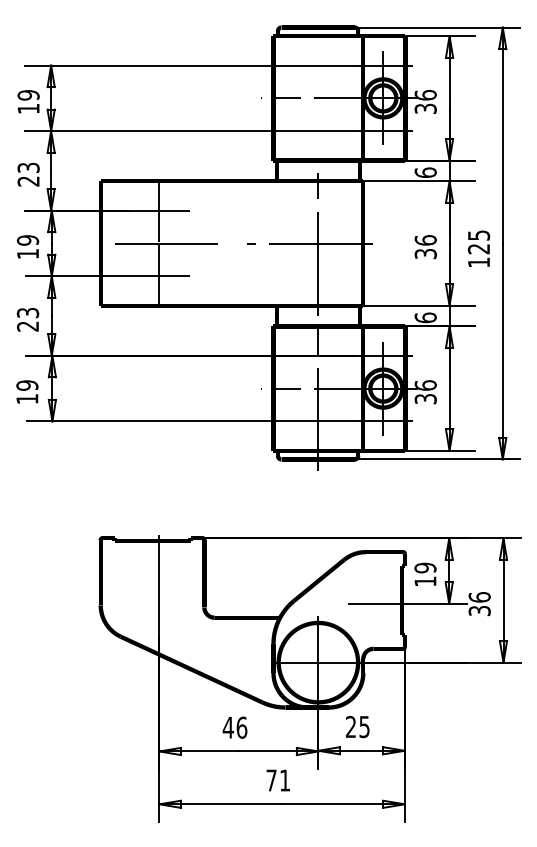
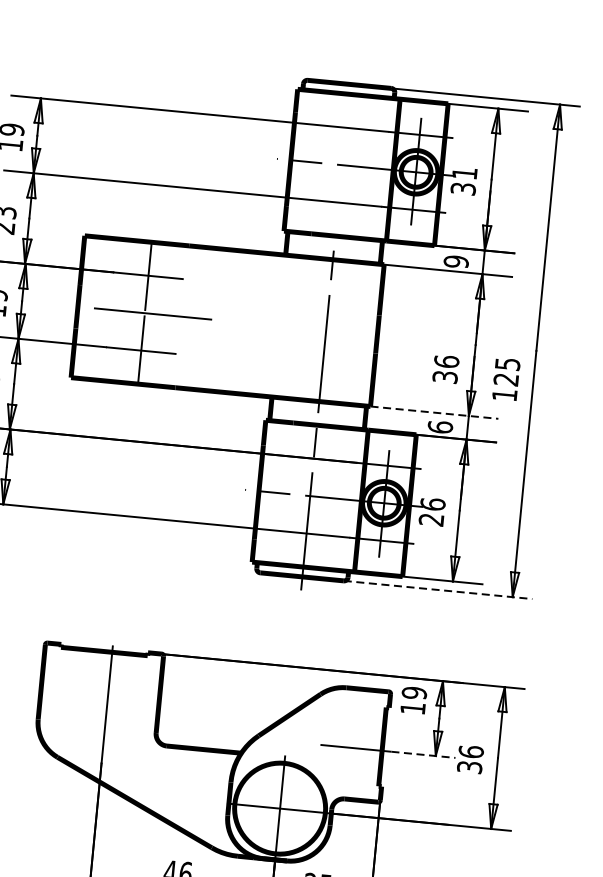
text: (425, 94) -> (464, 172), 36 -> 31
text: (425, 172) -> (456, 261), 6 -> 9
line: (309, 243) -> (315, 329), removed
text: (425, 247) -> (445, 369), moved
text: (478, 248) -> (505, 379), moved
line: (419, 305) -> (434, 412), solid -> dashed
text: (425, 399) -> (431, 520), 36 -> 26
line: (437, 459) -> (438, 590), solid -> dashed
text: (425, 573) -> (413, 699), moved
line: (438, 603) -> (423, 754), solid -> dashed

